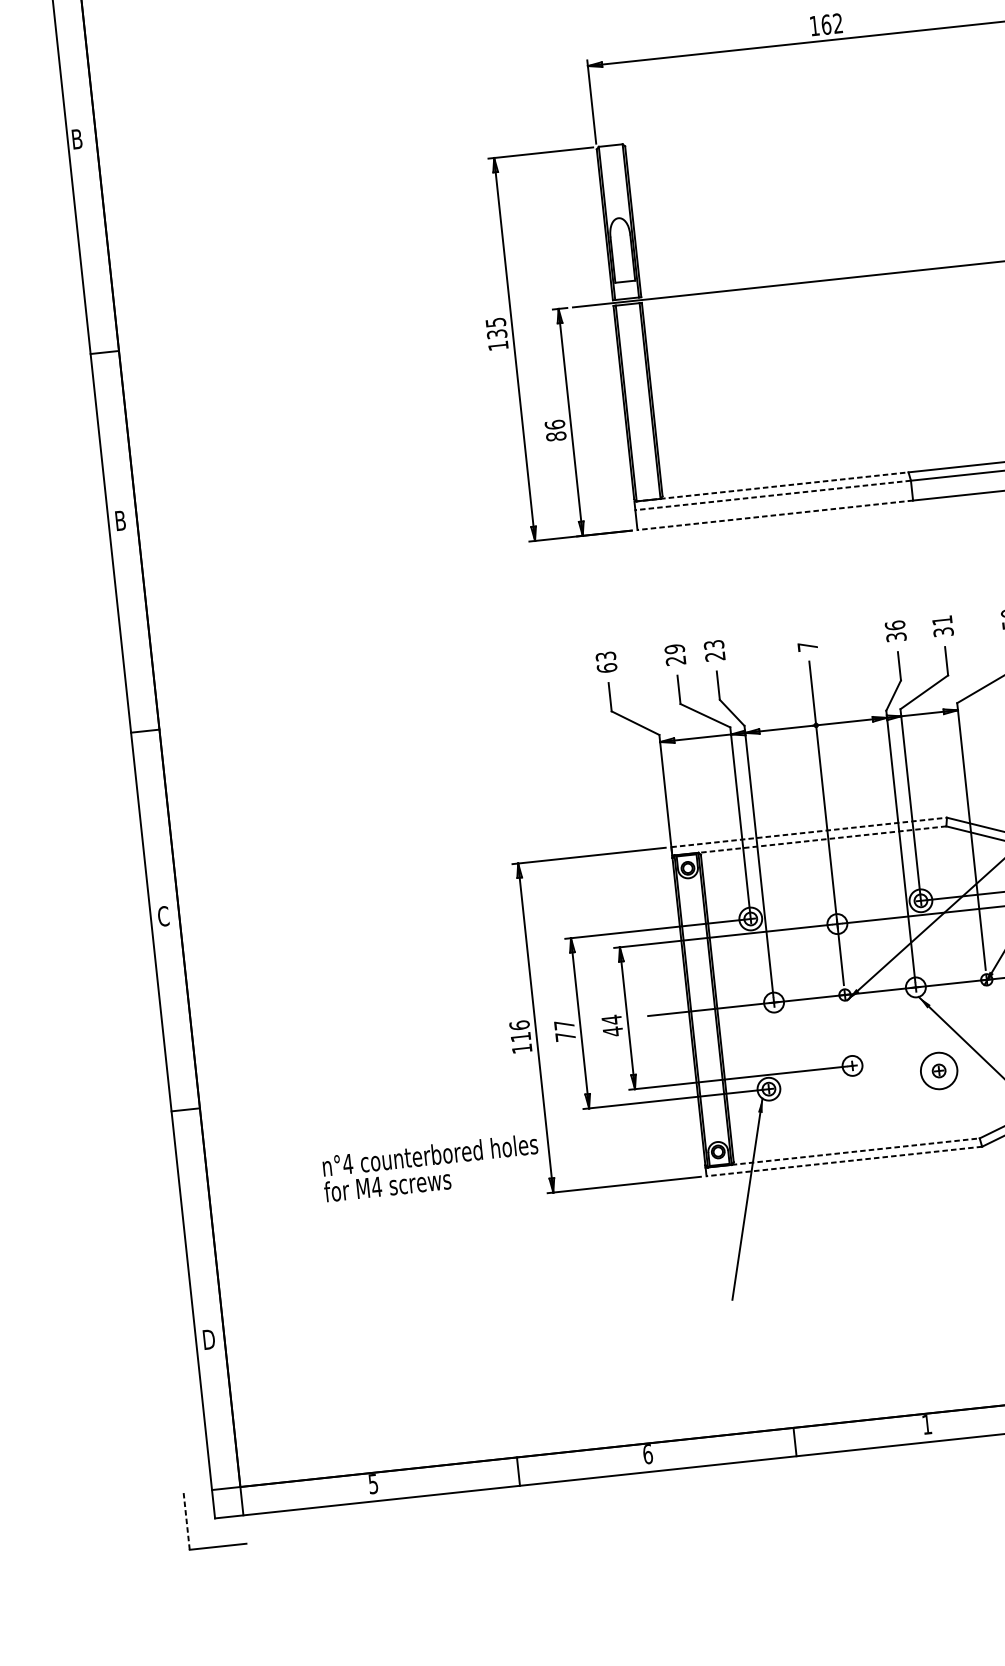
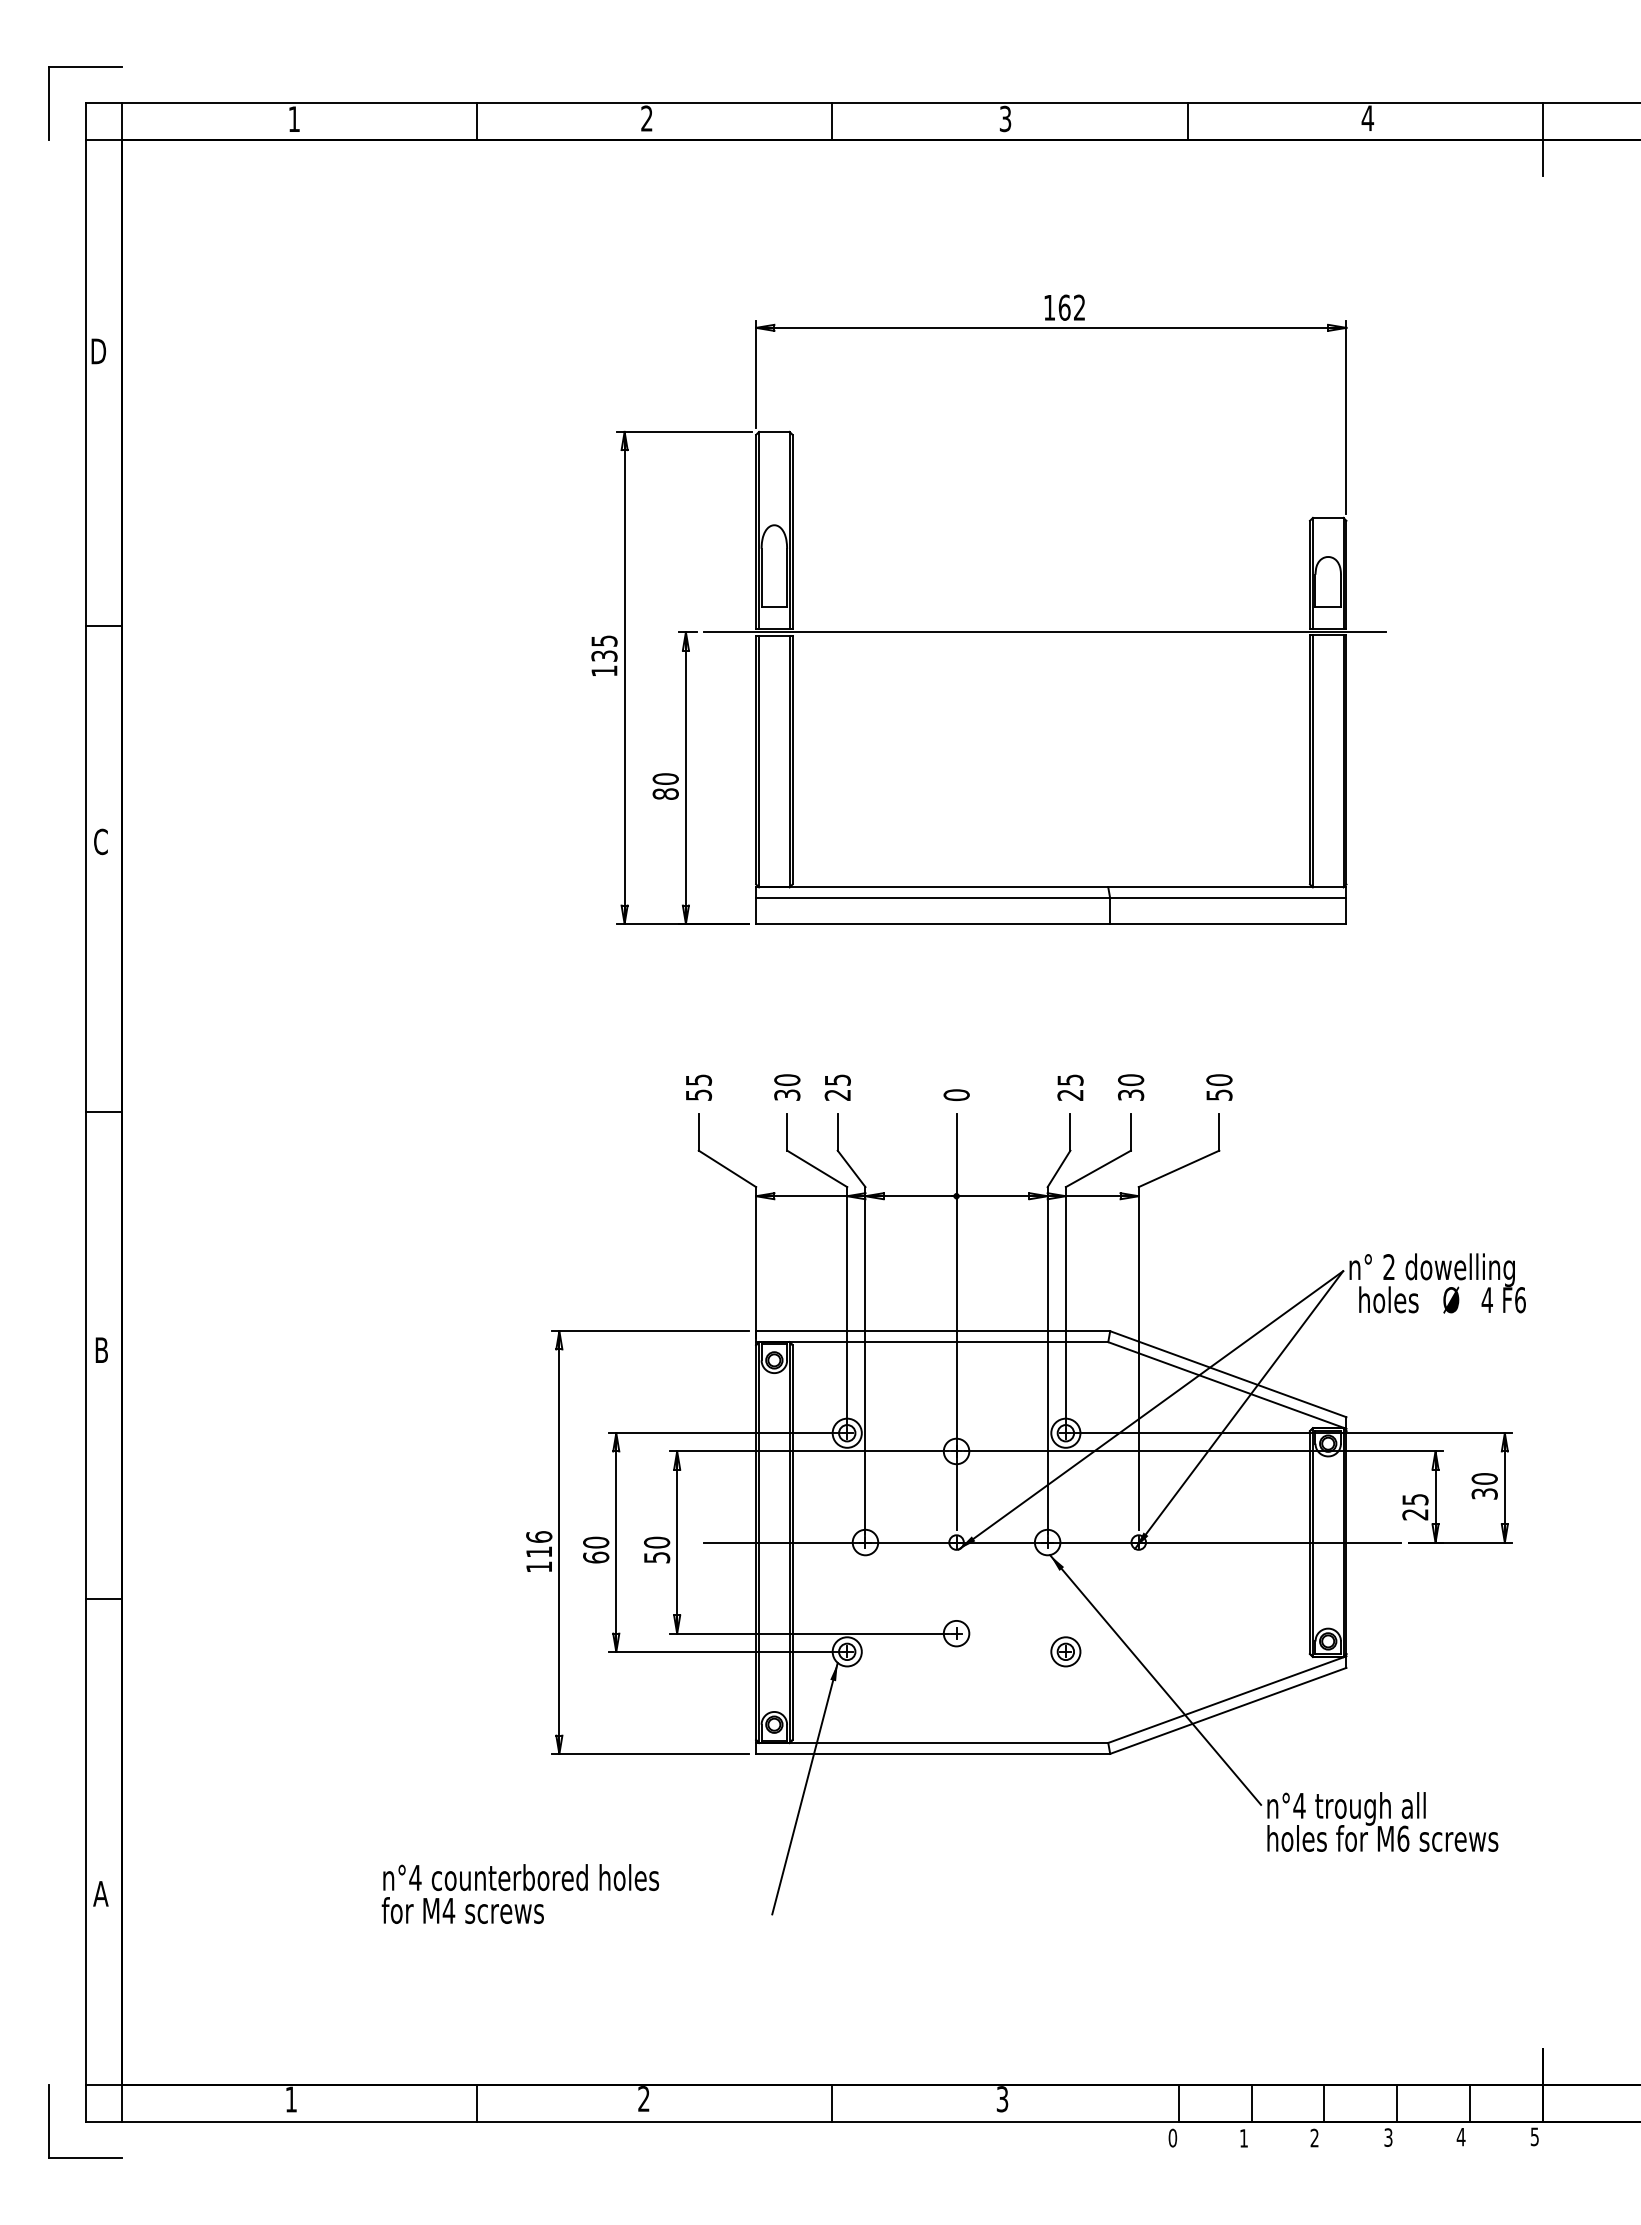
text: (79, 139) -> (100, 351), B -> D
text: (554, 424) -> (665, 778), 86 -> 80
line: (771, 487) -> (932, 887), dashed -> solid
line: (772, 495) -> (932, 898), dashed -> solid
line: (774, 515) -> (932, 923), dashed -> solid
text: (120, 520) -> (100, 841), B -> C
text: (942, 619) -> (1131, 1079), 31 -> 30
text: (895, 631) -> (1070, 1087), 36 -> 25
text: (713, 644) -> (837, 1079), 23 -> 25
text: (807, 646) -> (956, 1095), 7 -> 0
text: (675, 654) -> (787, 1087), 29 -> 30
text: (606, 662) -> (698, 1087), 63 -> 55
line: (809, 832) -> (933, 1331), dashed -> solid
line: (822, 839) -> (948, 1342), dashed -> solid
text: (163, 916) -> (101, 1350), C -> B
text: (611, 1025) -> (656, 1549), 44 -> 50
text: (565, 1030) -> (596, 1549), 77 -> 60
circle: (938, 1070) -> (1065, 1651), size x0.62
line: (856, 1151) -> (949, 1742), dashed -> solid
line: (843, 1161) -> (932, 1753), dashed -> solid
text: (431, 1167) -> (520, 1893), moved
text: (208, 1339) -> (101, 1893), D -> A
text: (927, 1424) -> (1002, 2099), 1 -> 3
text: (647, 1454) -> (643, 2099), 6 -> 2
text: (372, 1483) -> (290, 2099), 5 -> 1
line: (187, 1521) -> (49, 2121), dashed -> solid

